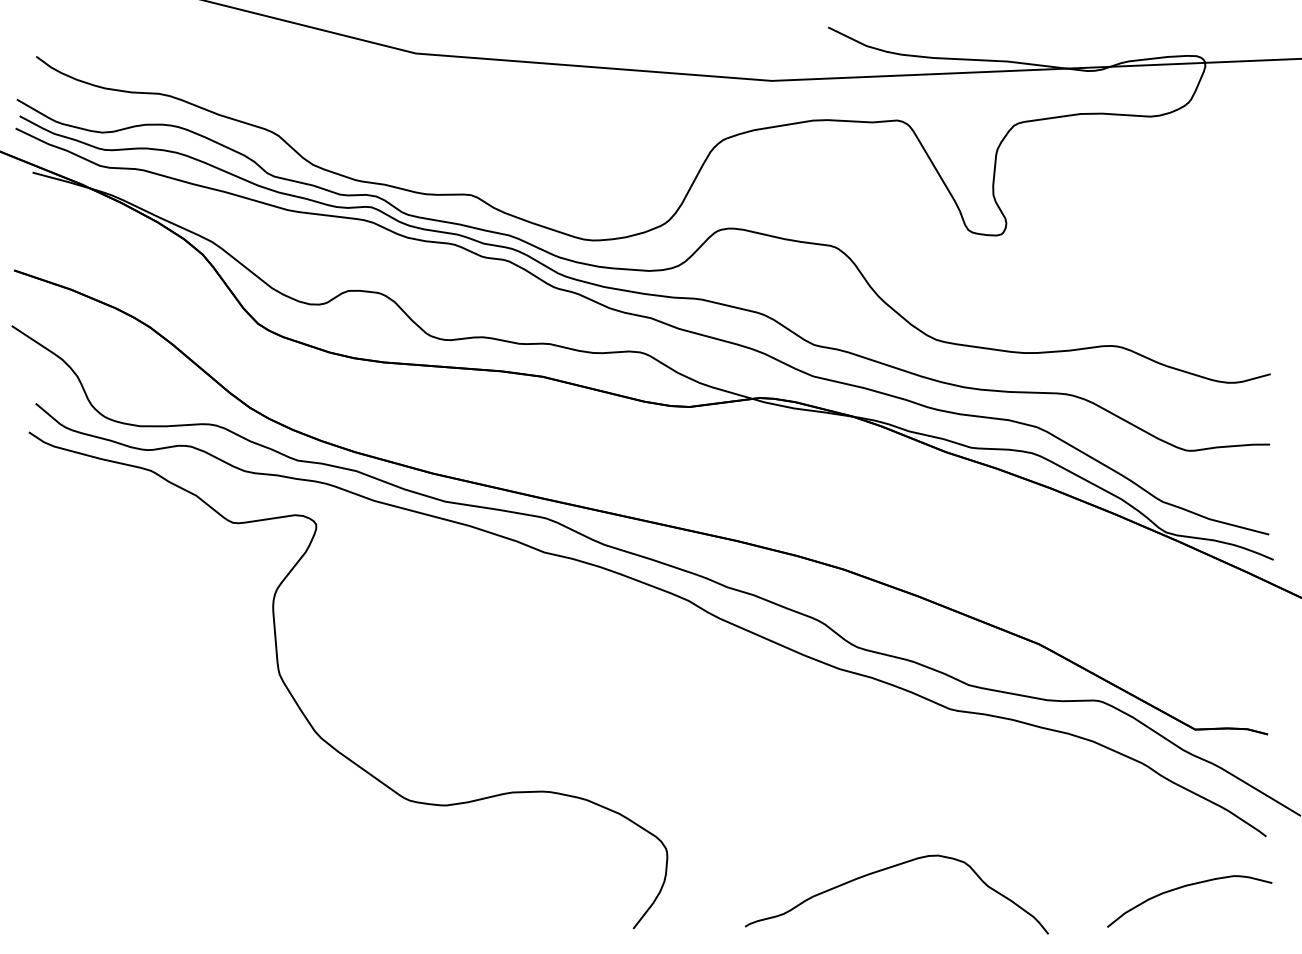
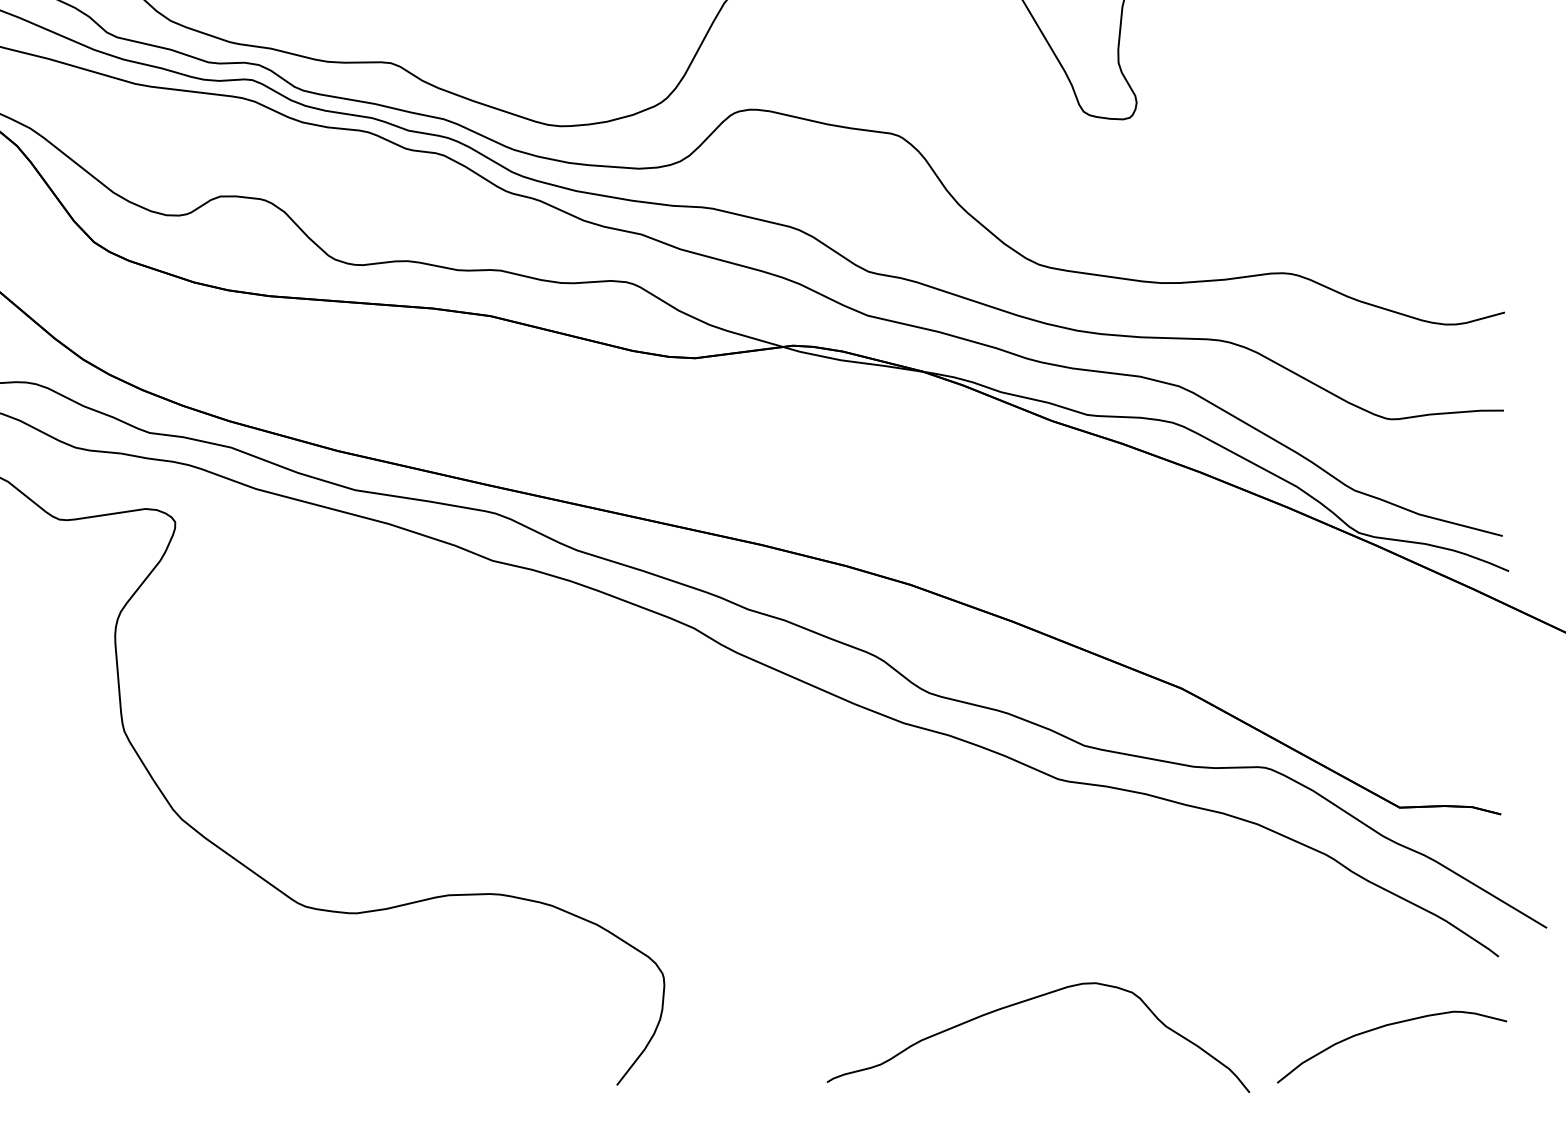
curve: (887, 869) -> (1025, 1002), moved

